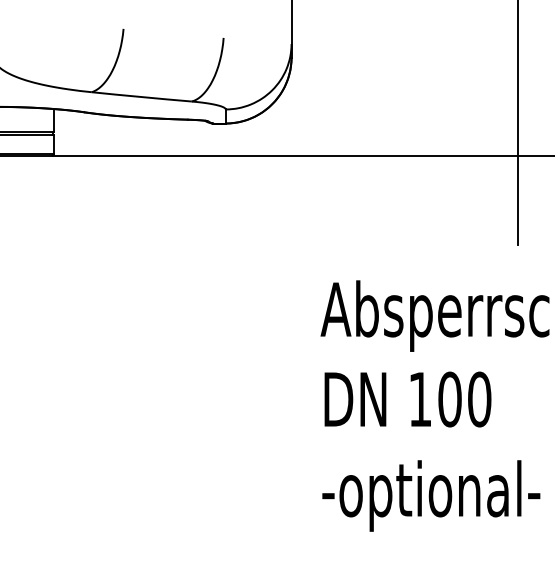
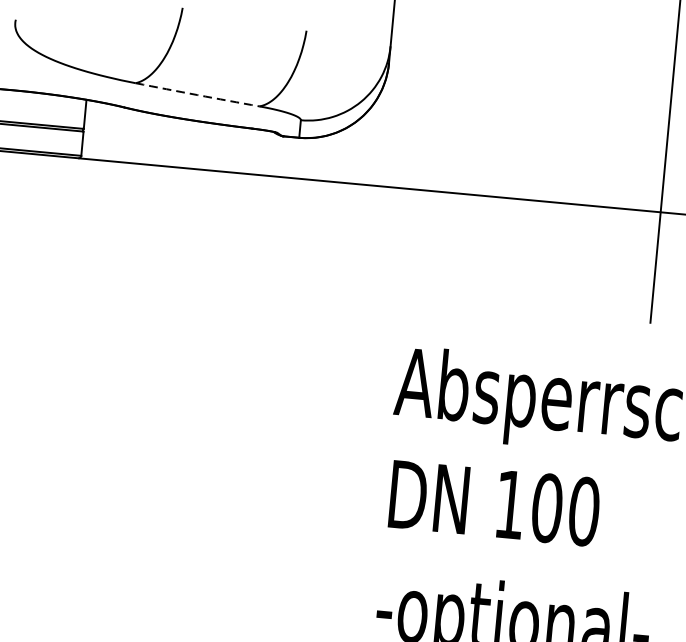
arc: (141, 97) -> (197, 95), solid -> dashed

